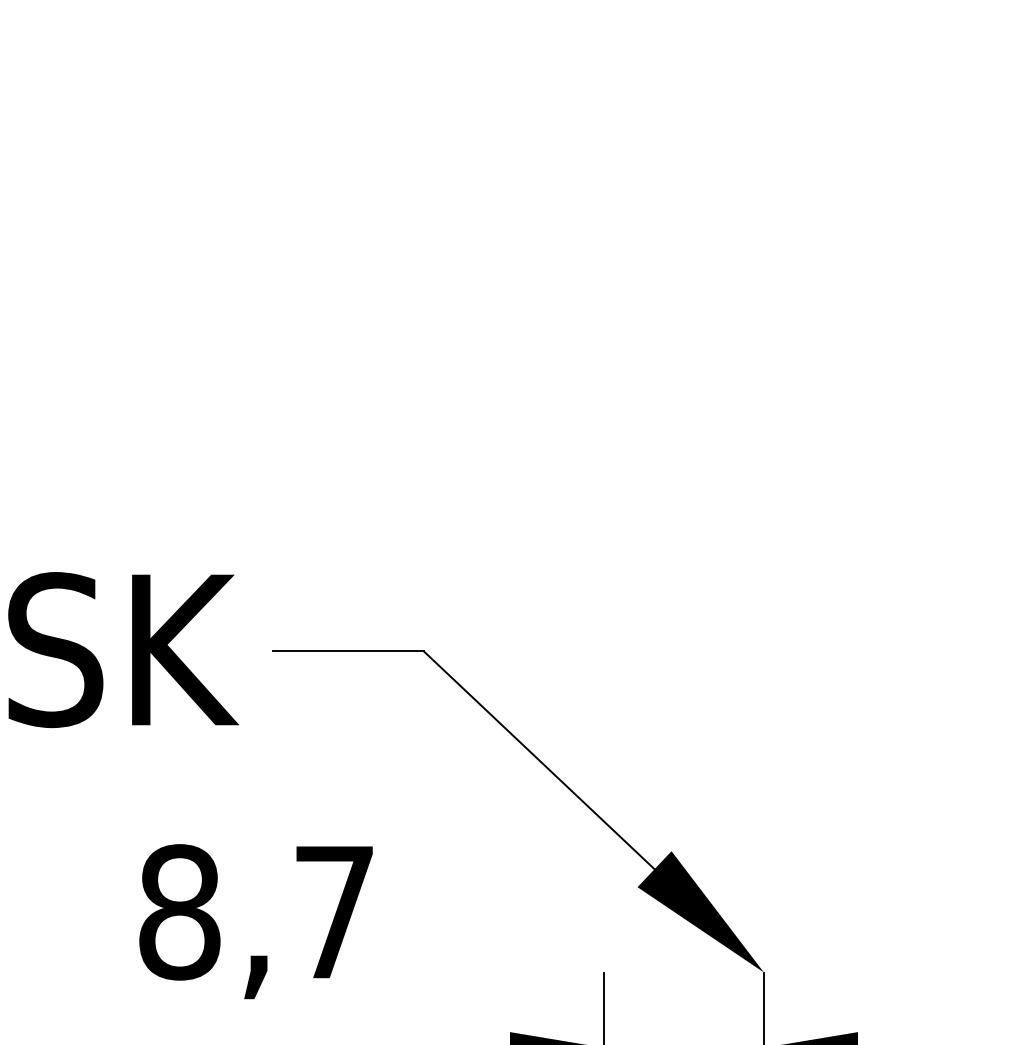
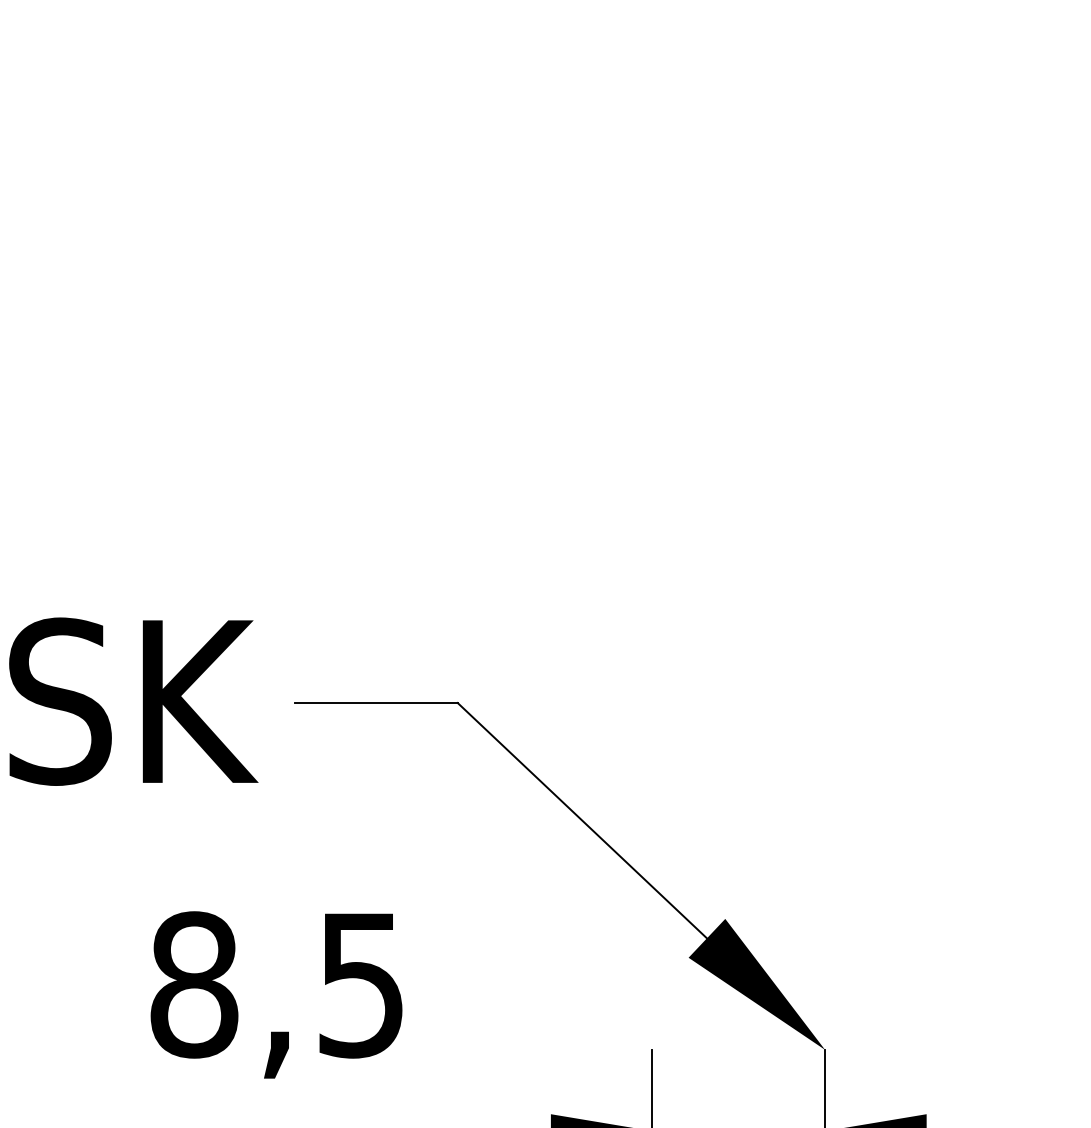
text: (333, 912) -> (360, 985), 8,7 -> 8,5

